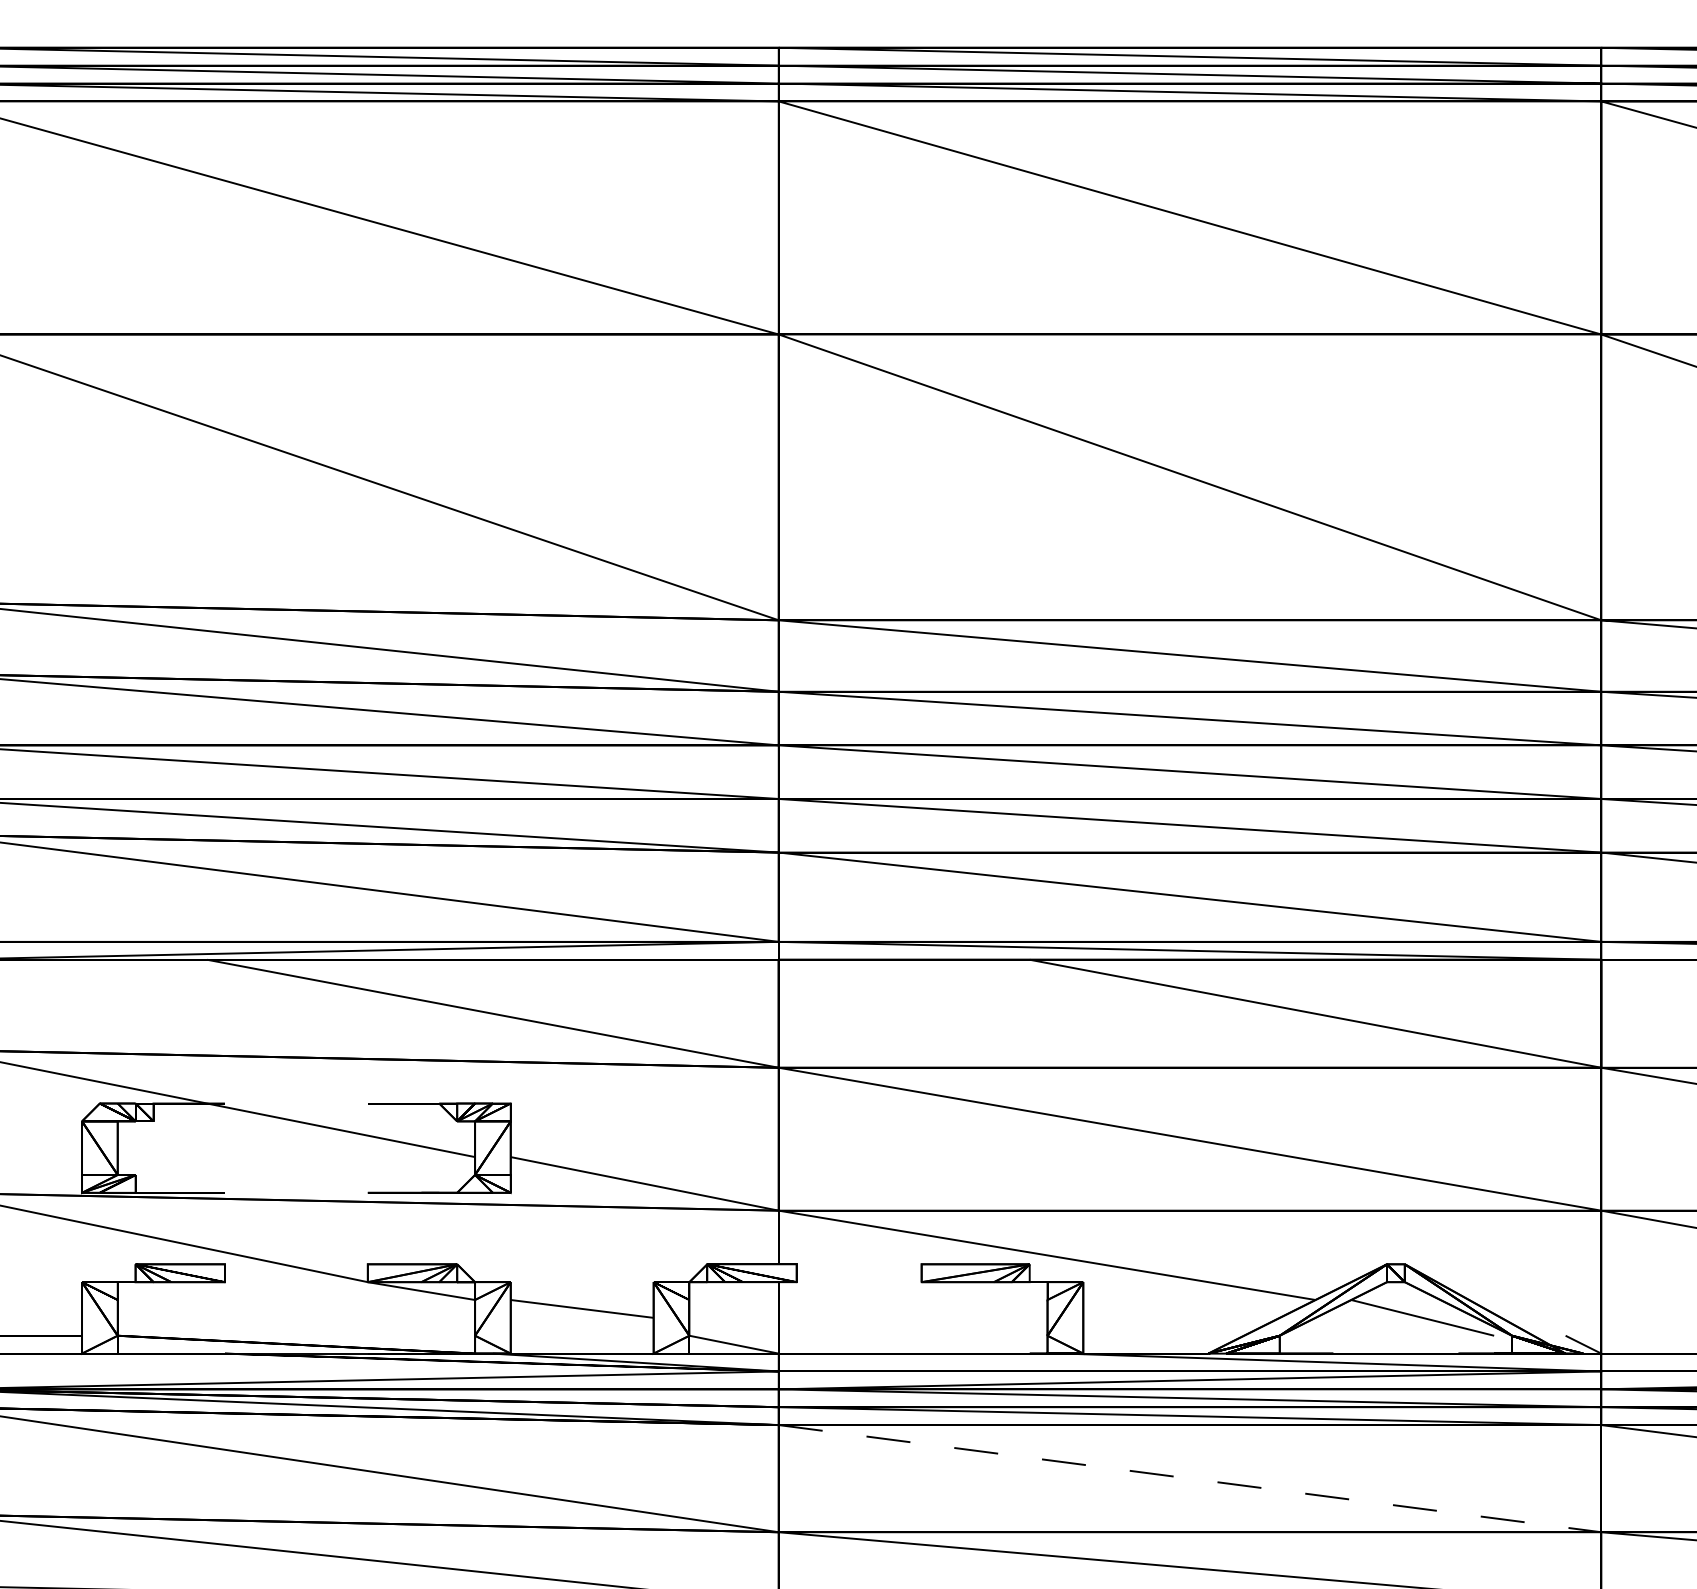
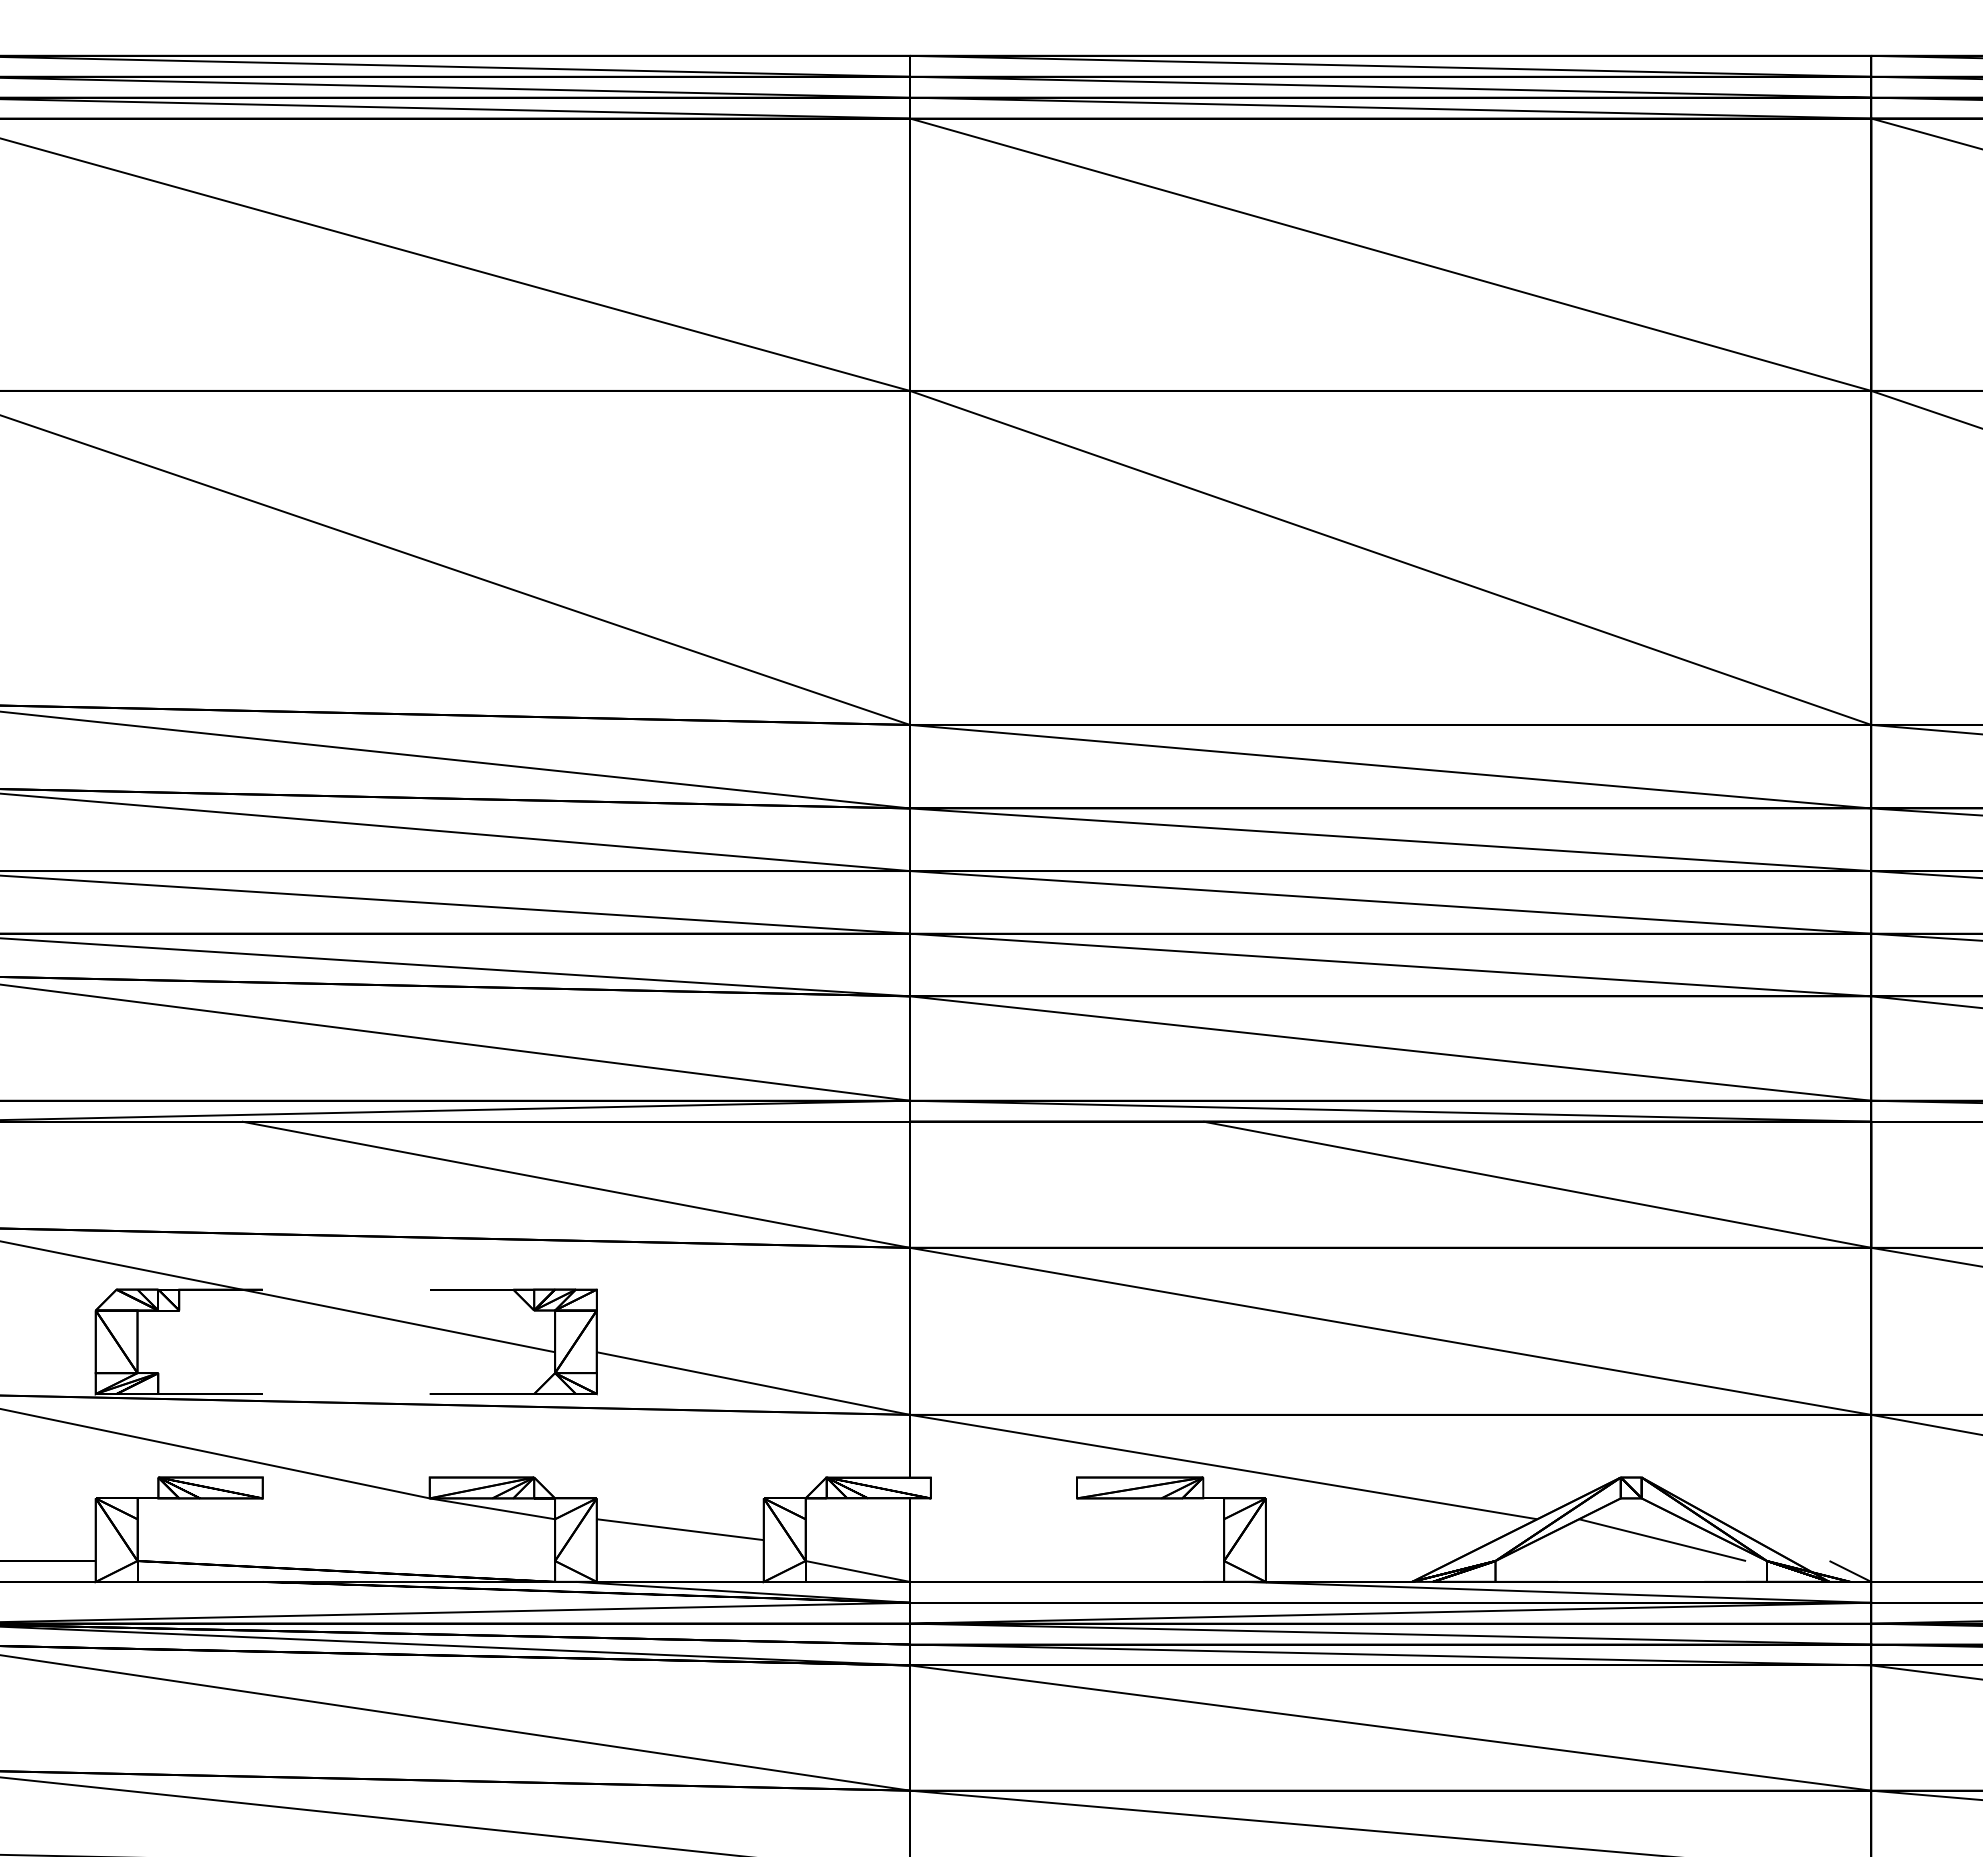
line: (1244, 1485) -> (1454, 1736), dashed -> solid

